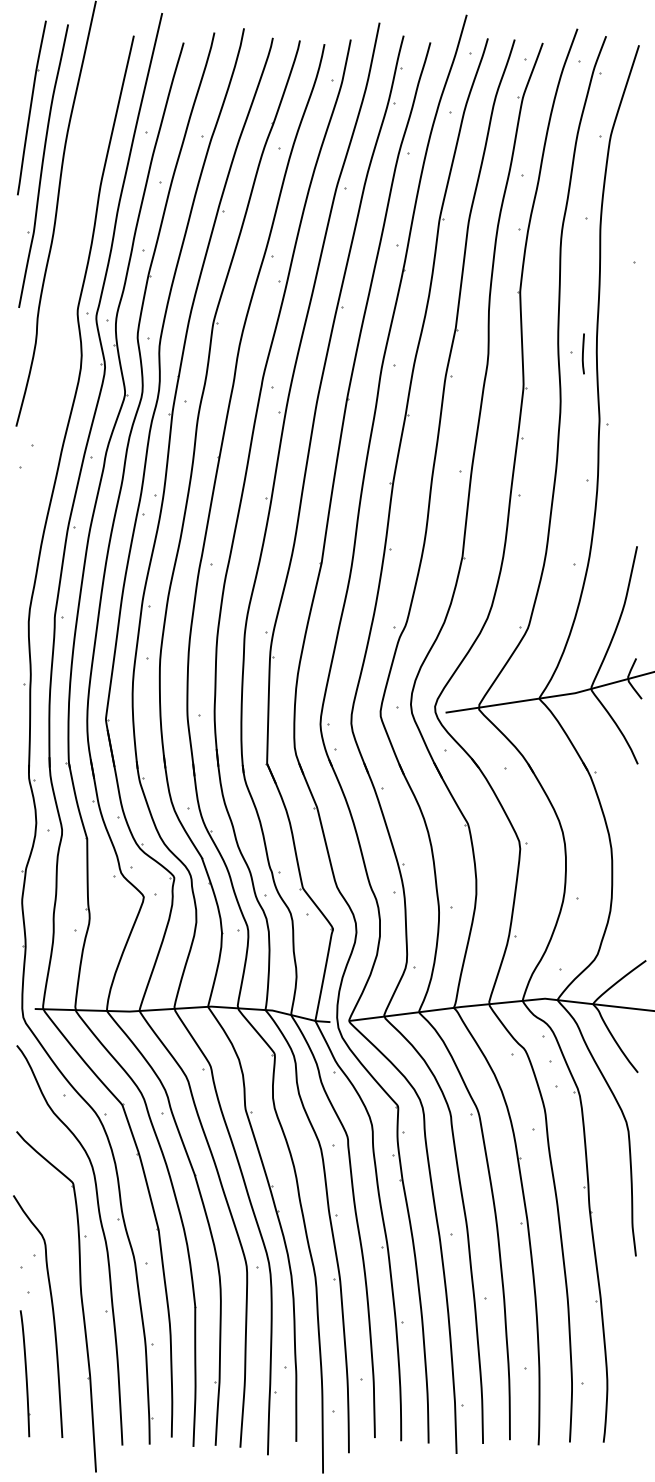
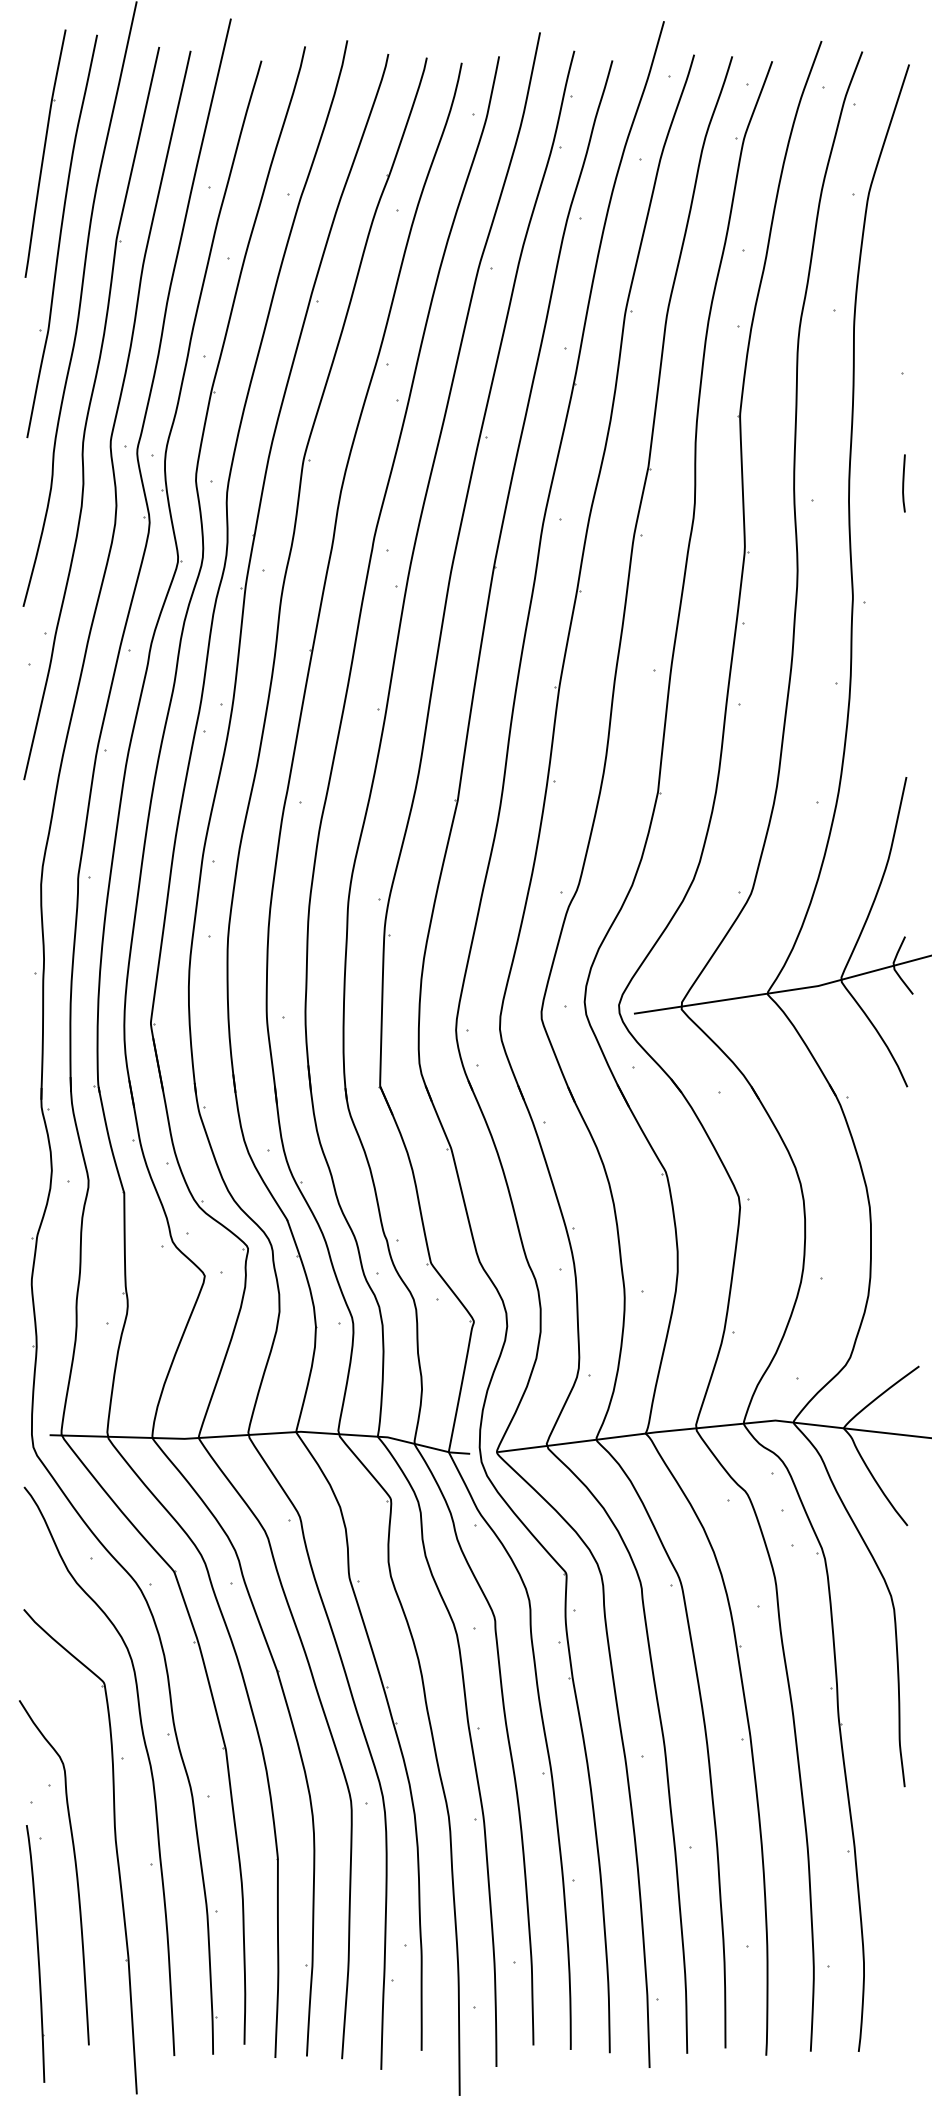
part: (64, 290) -> (91, 413), added
line: (583, 353) -> (903, 483), moved
part: (24, 1373) -> (35, 1953), size x1.43

